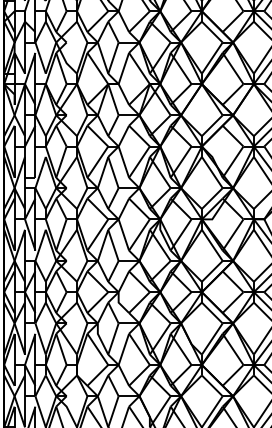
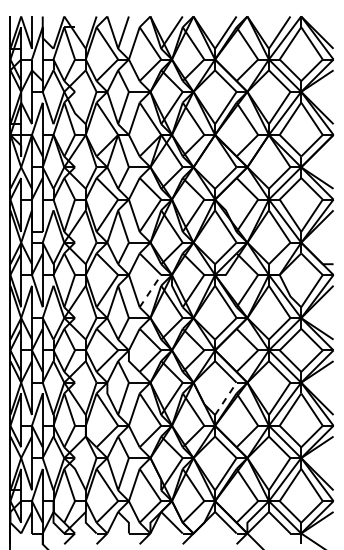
line: (139, 234) -> (150, 290), solid -> dashed
line: (212, 338) -> (226, 398), solid -> dashed

